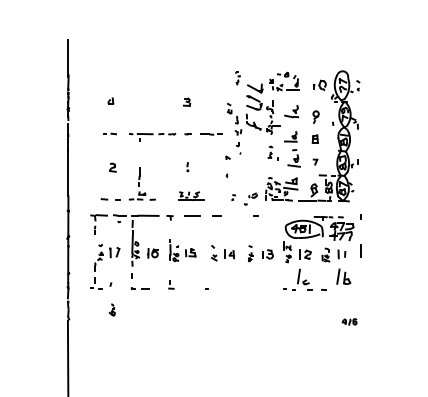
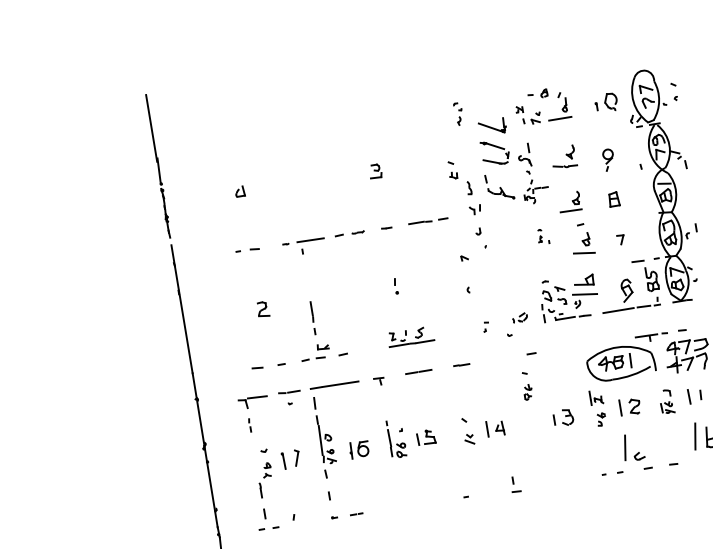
part: (272, 152) -> (541, 235), size x0.6
part: (250, 253) -> (526, 385), moved
part: (171, 284) -> (515, 484), moved

